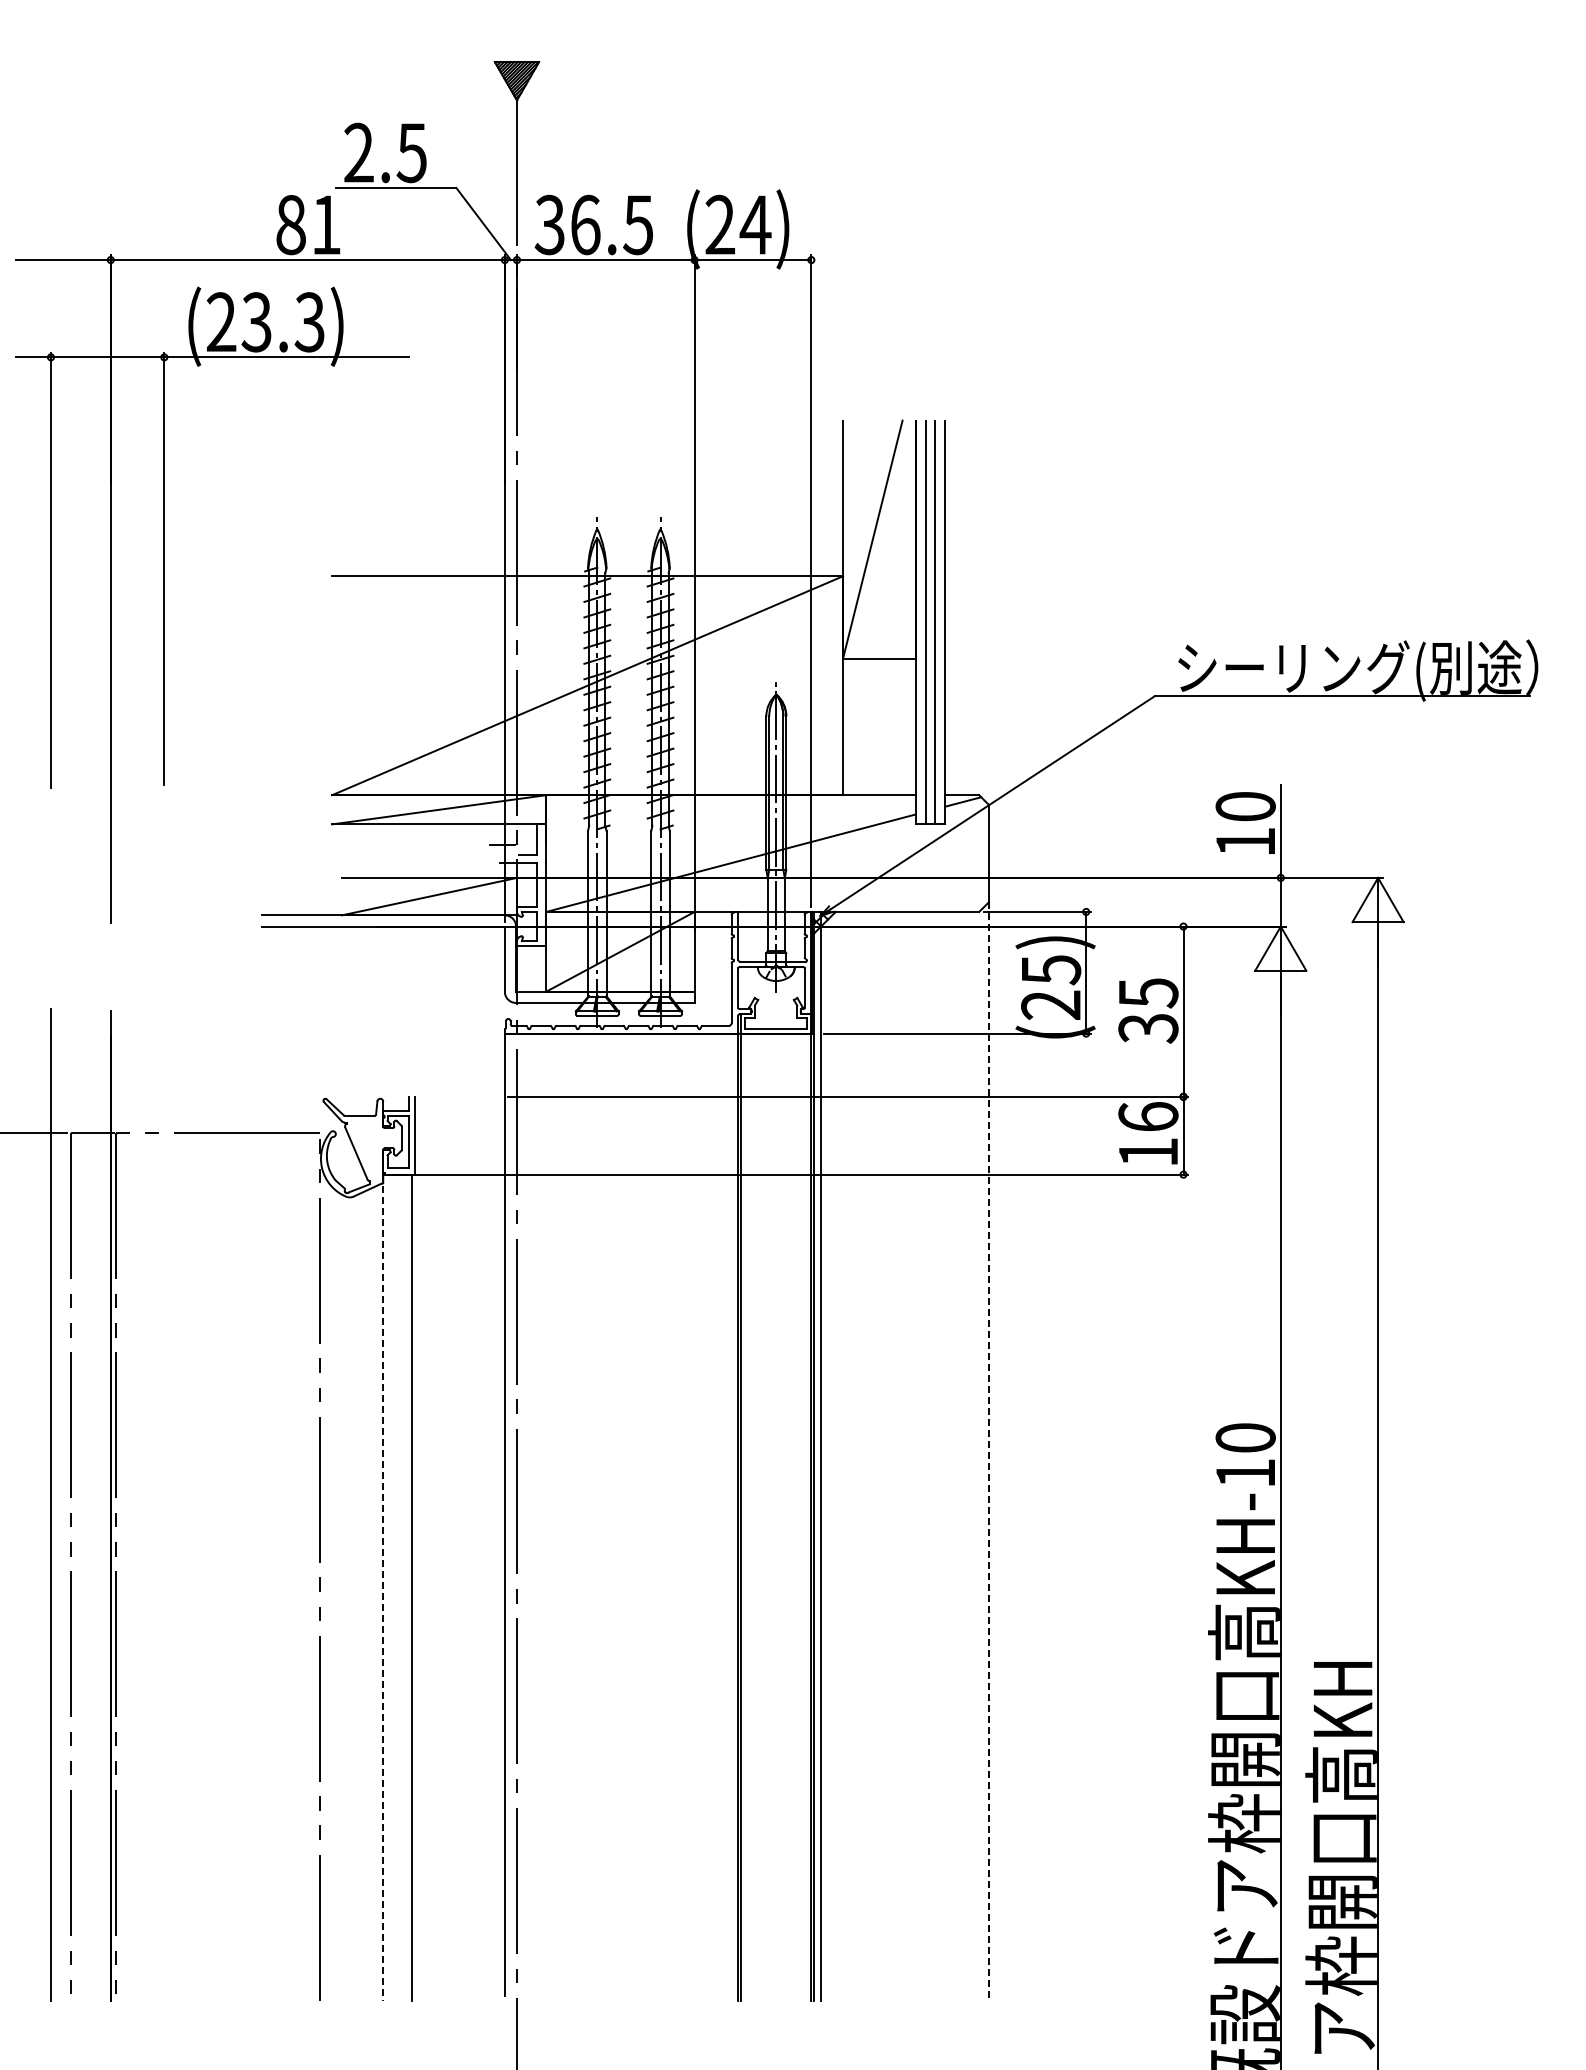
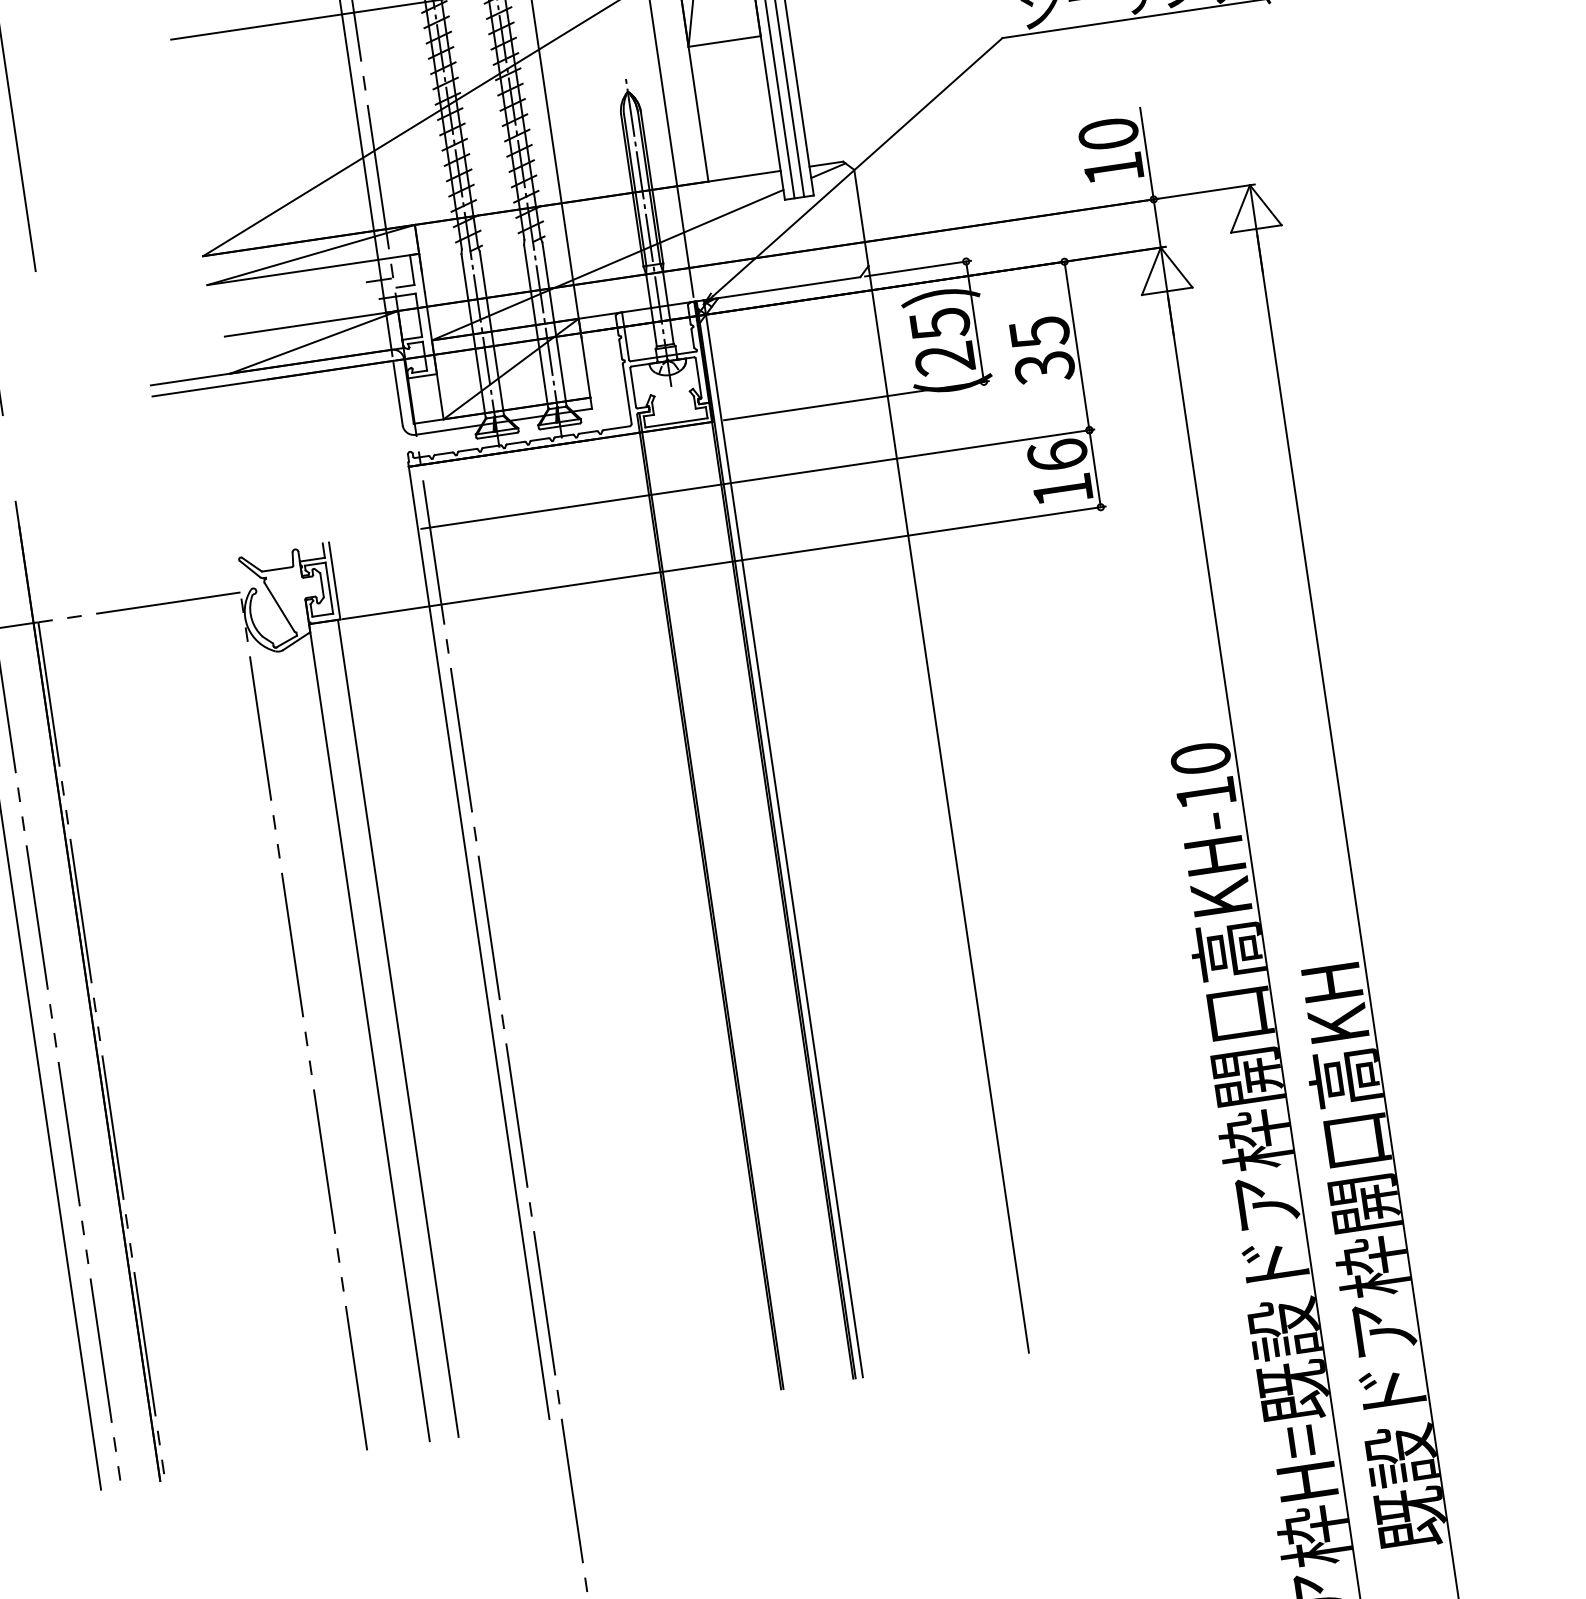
line: (988, 1451) -> (948, 809), dashed -> solid
line: (383, 1587) -> (369, 1032), dashed -> solid

